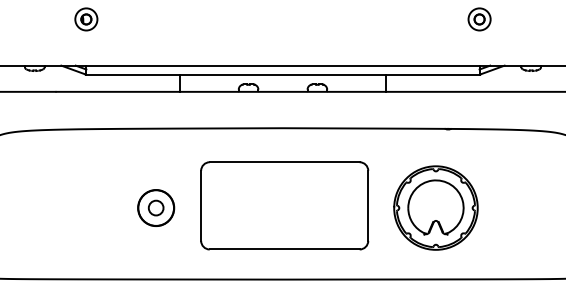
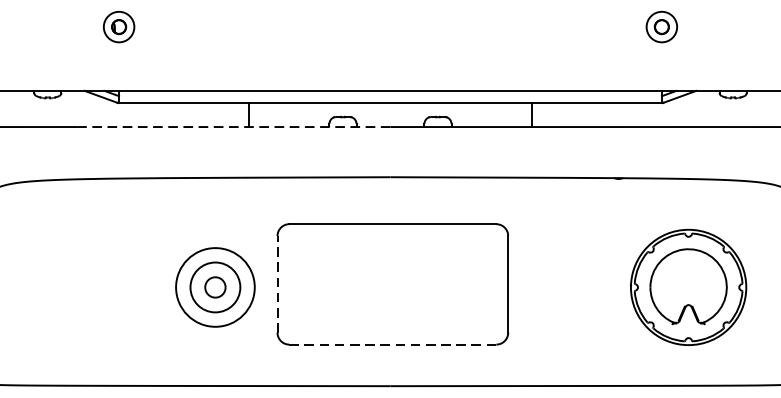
line: (168, 91) -> (232, 126), solid -> dashed
line: (201, 205) -> (277, 283), solid -> dashed
circle: (155, 207) -> (214, 286), size x1.6
part: (435, 207) -> (687, 286), moved
line: (284, 249) -> (392, 344), solid -> dashed

